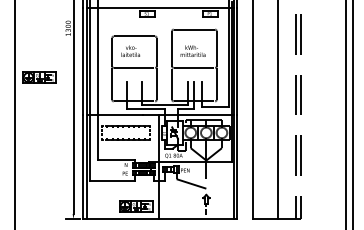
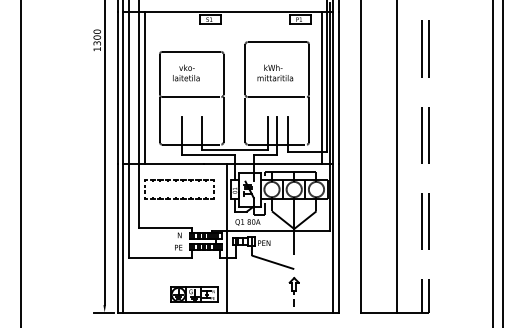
line: (101, 61) -> (144, 87), added
line: (225, 61) -> (321, 87), added
part: (39, 77) -> (56, 110), removed

